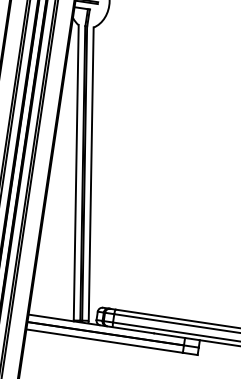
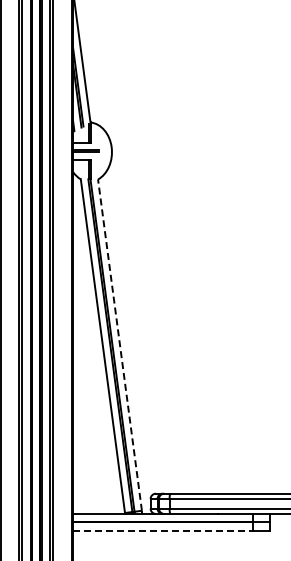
line: (90, 173) -> (119, 344), solid -> dashed
line: (104, 341) -> (163, 531), solid -> dashed

